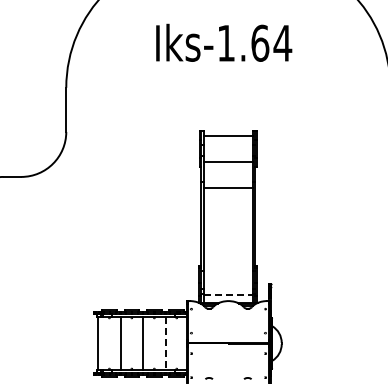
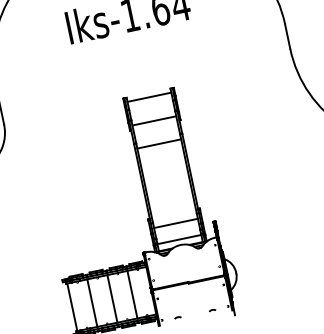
line: (227, 276) -> (175, 223), added
line: (228, 294) -> (179, 239), dashed -> solid
line: (165, 343) -> (132, 294), dashed -> solid

